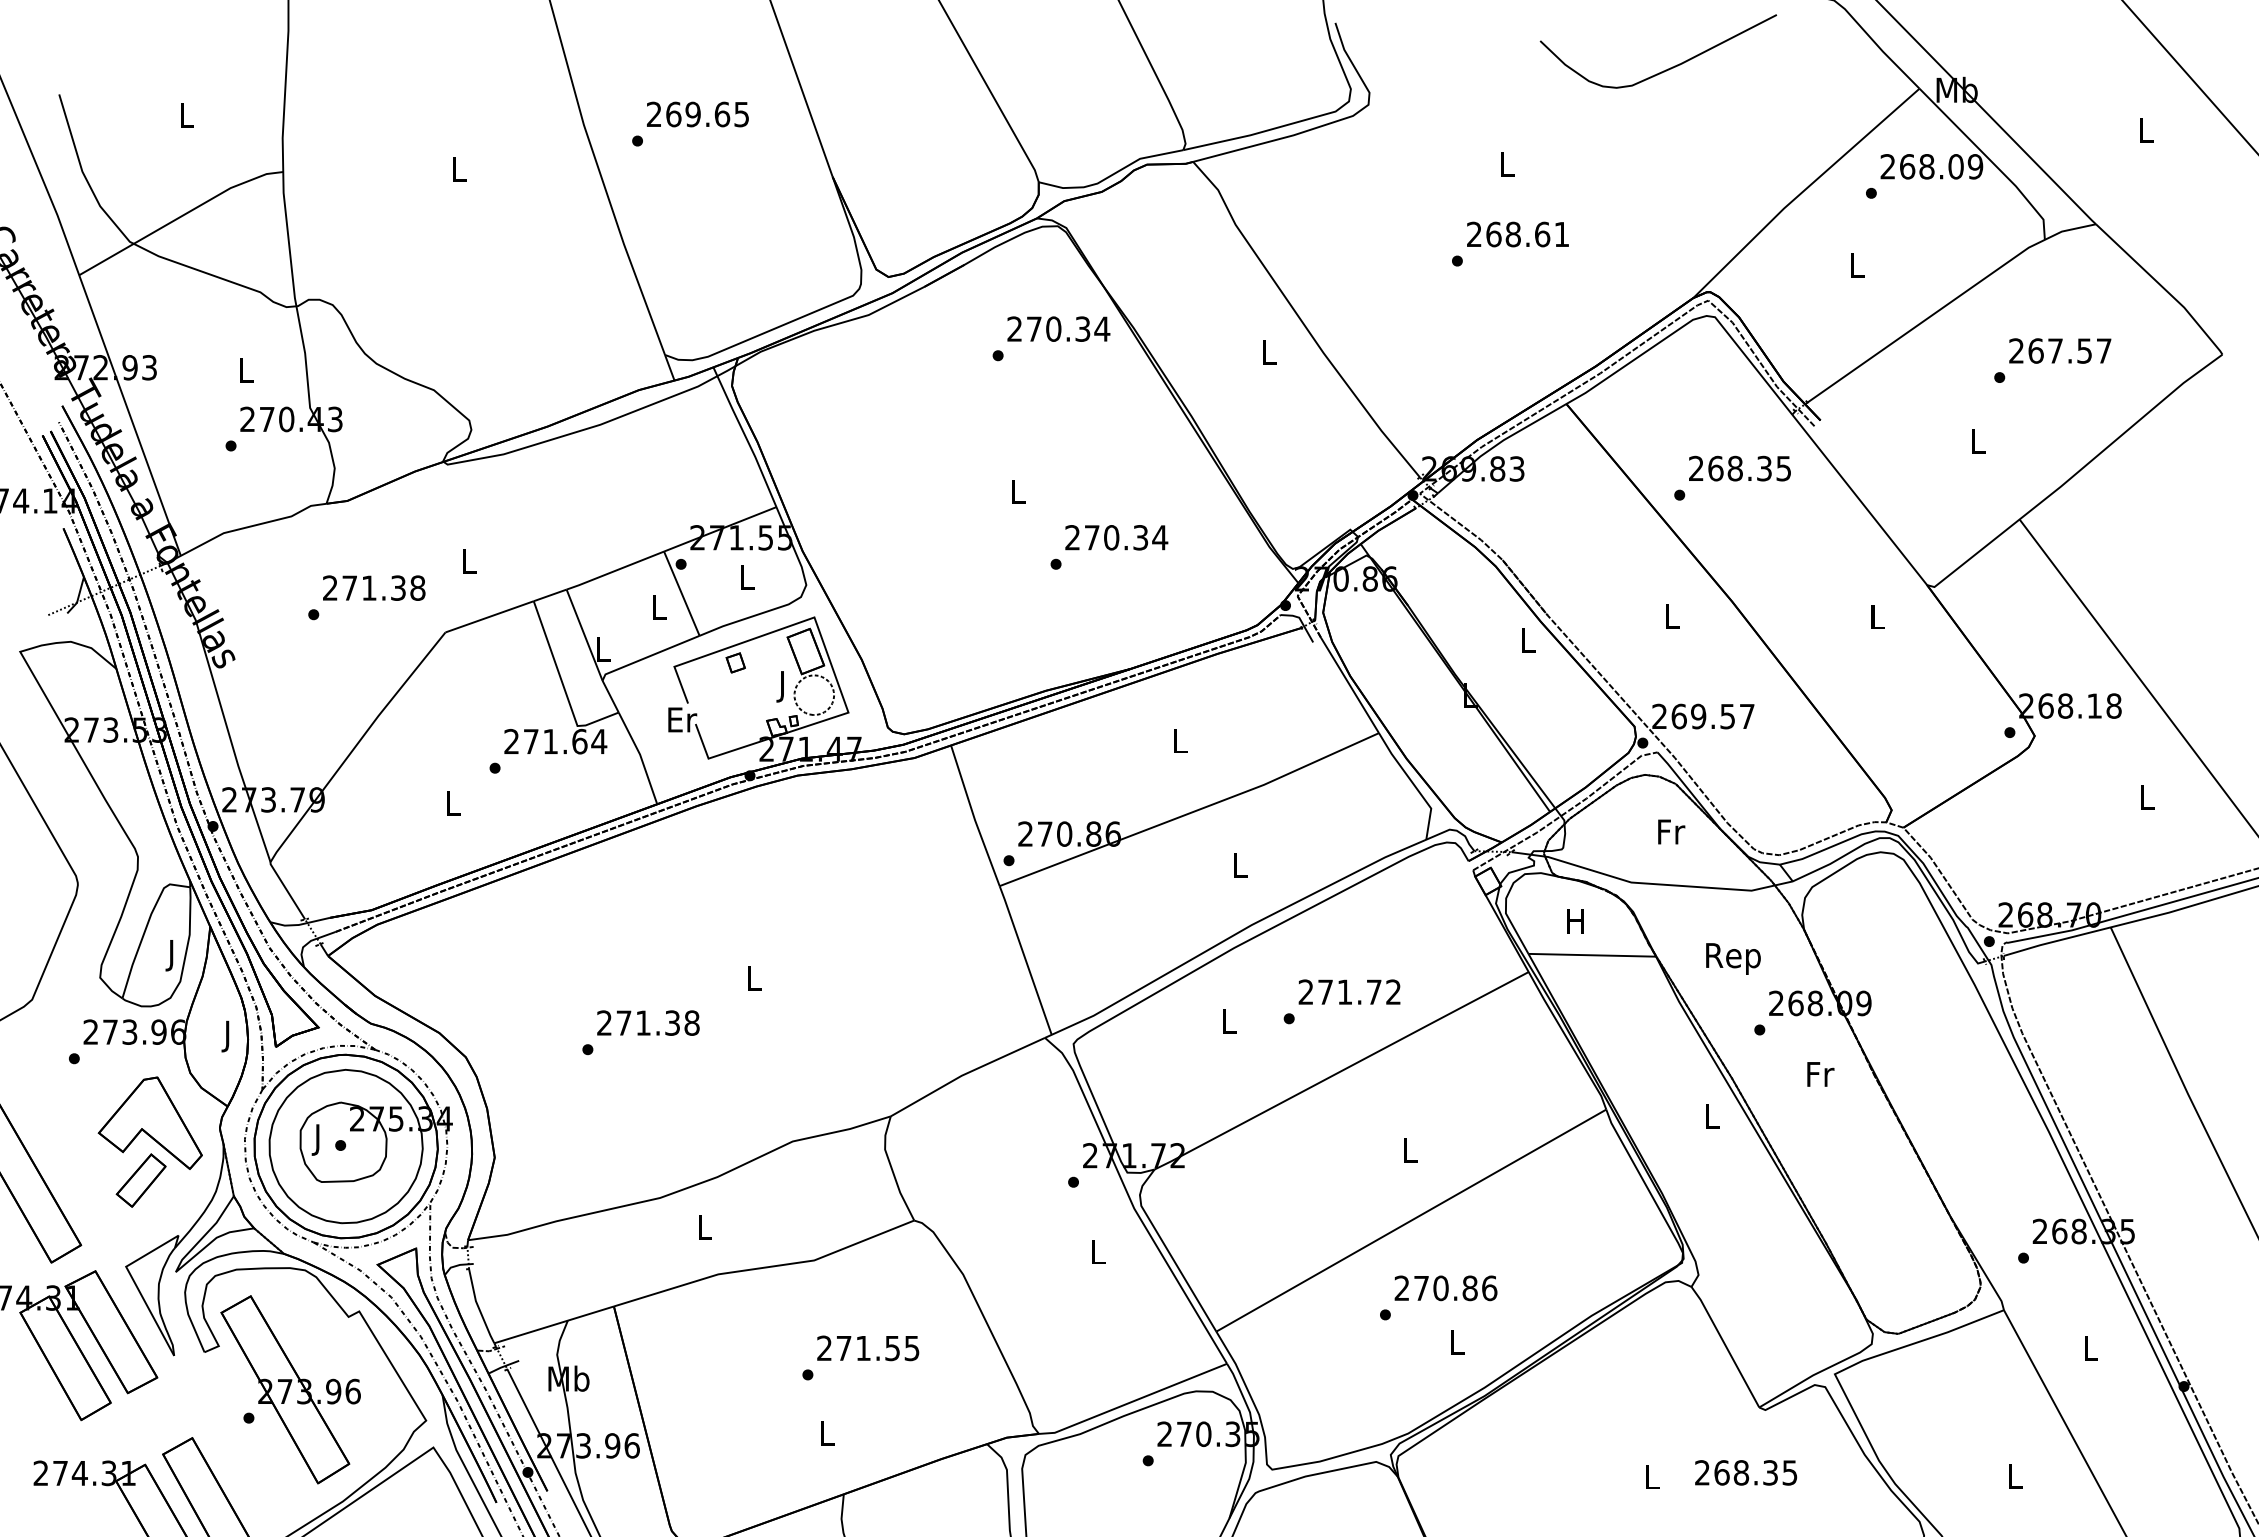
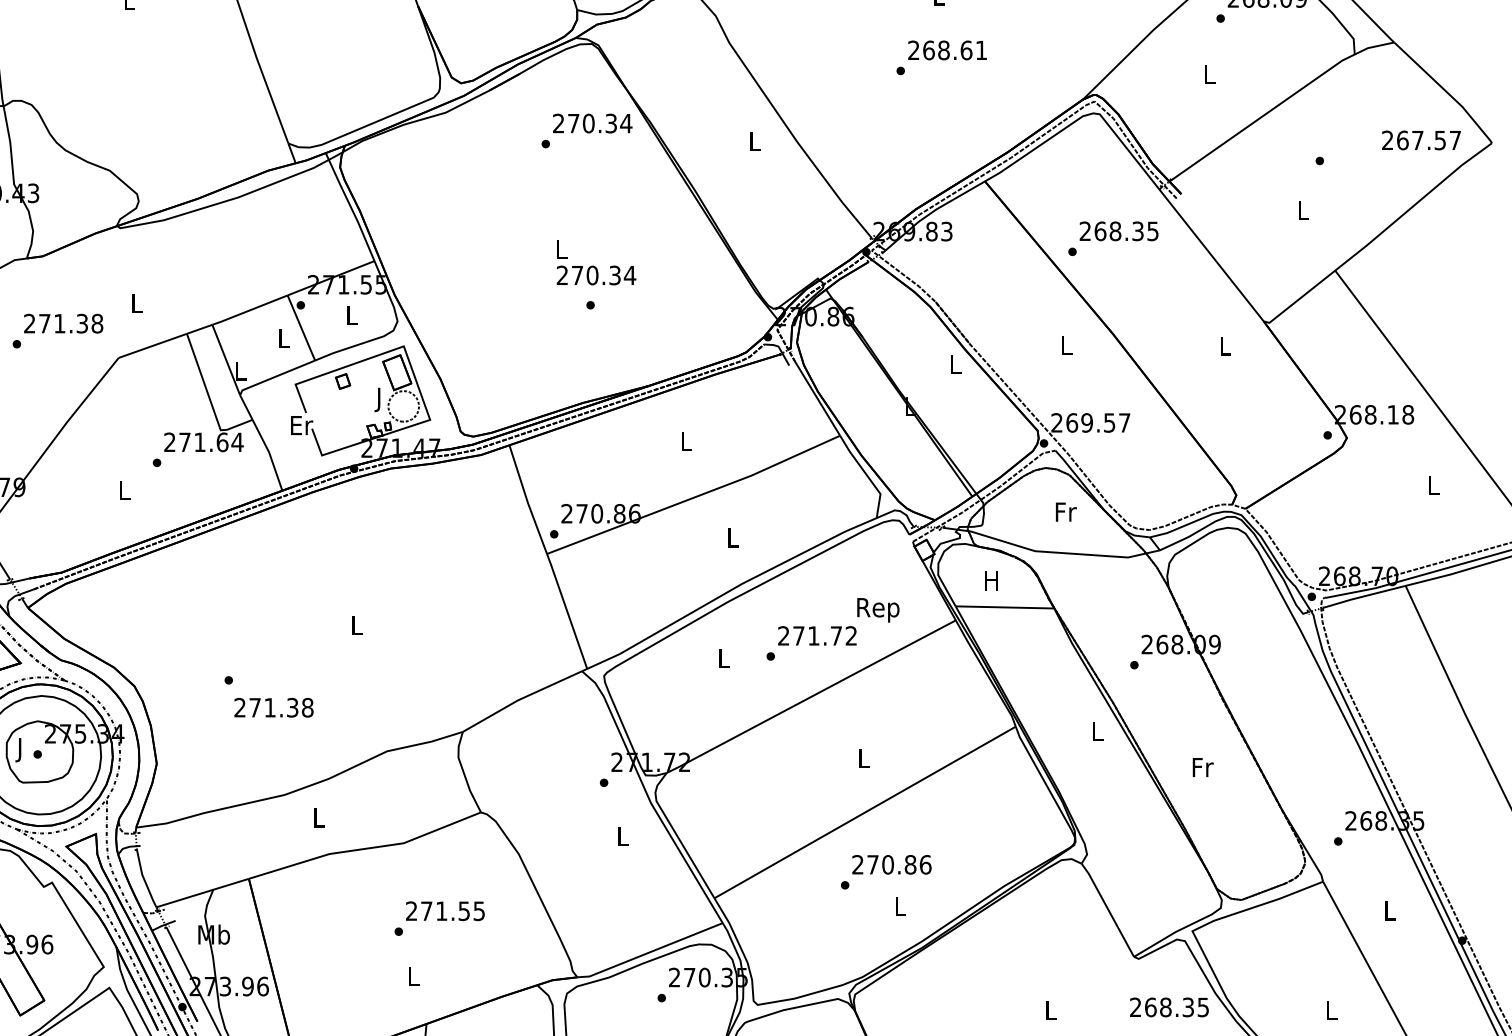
text: (2060, 350) -> (1421, 140), moved
text: (1116, 537) -> (596, 275), moved
text: (1733, 958) -> (878, 609), moved
text: (648, 1022) -> (274, 707), moved
text: (1820, 1074) -> (1202, 767), moved
text: (1746, 1472) -> (1169, 1007), moved

